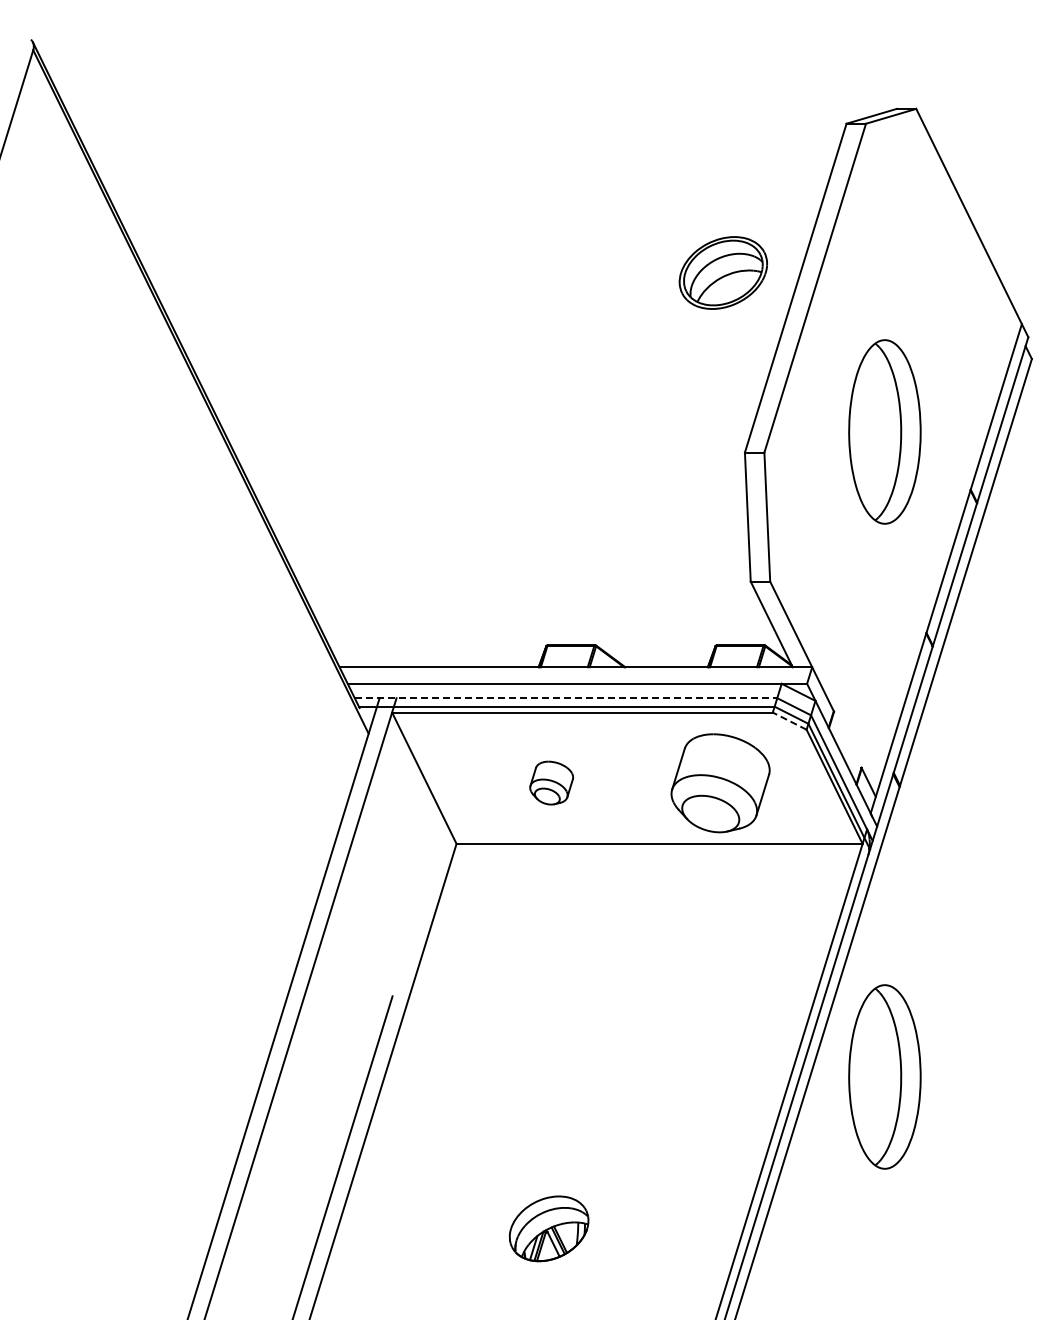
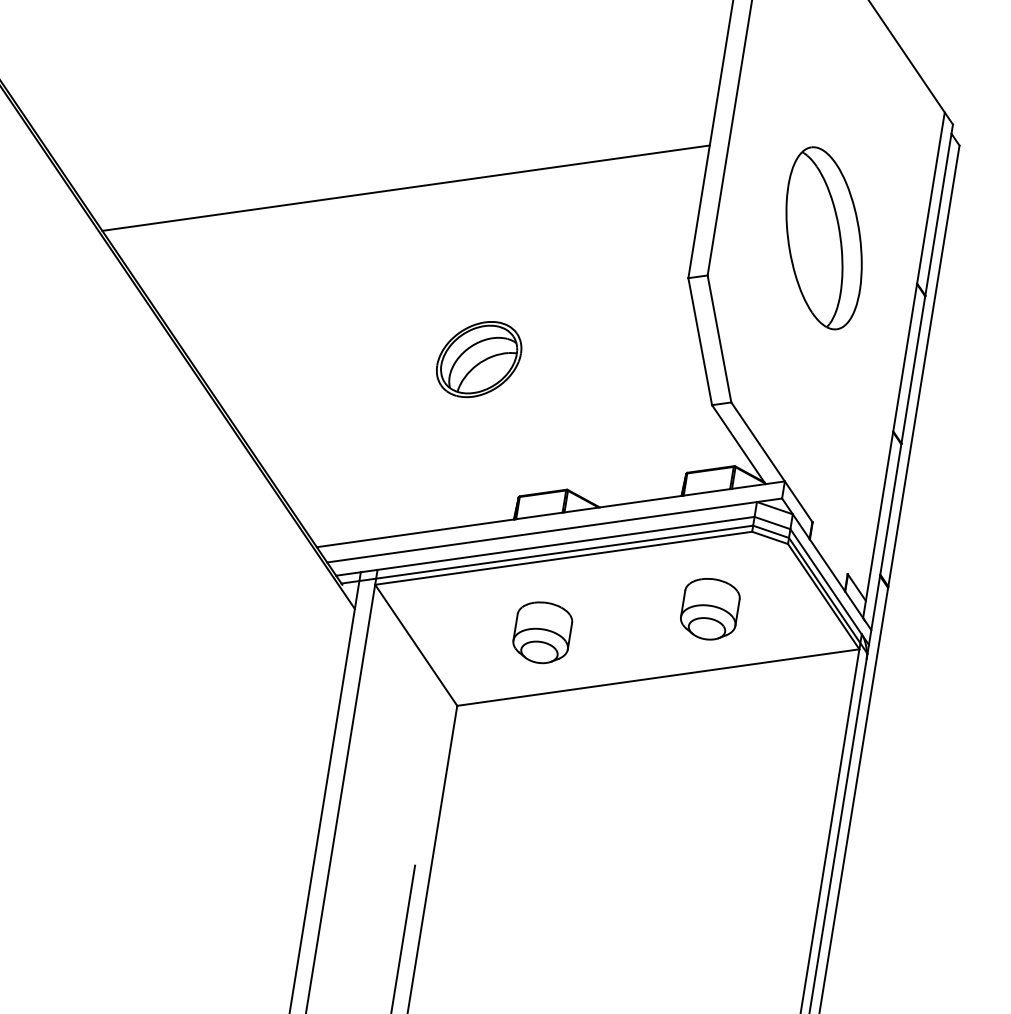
part: (722, 272) -> (478, 359), moved
line: (477, 324) -> (405, 188), added
line: (566, 698) -> (545, 546), dashed -> solid
line: (789, 721) -> (769, 538), dashed -> solid
part: (551, 782) -> (542, 631), size x1.43
part: (720, 782) -> (710, 608), size x0.62
part: (884, 1076) -> (913, 876), removed

